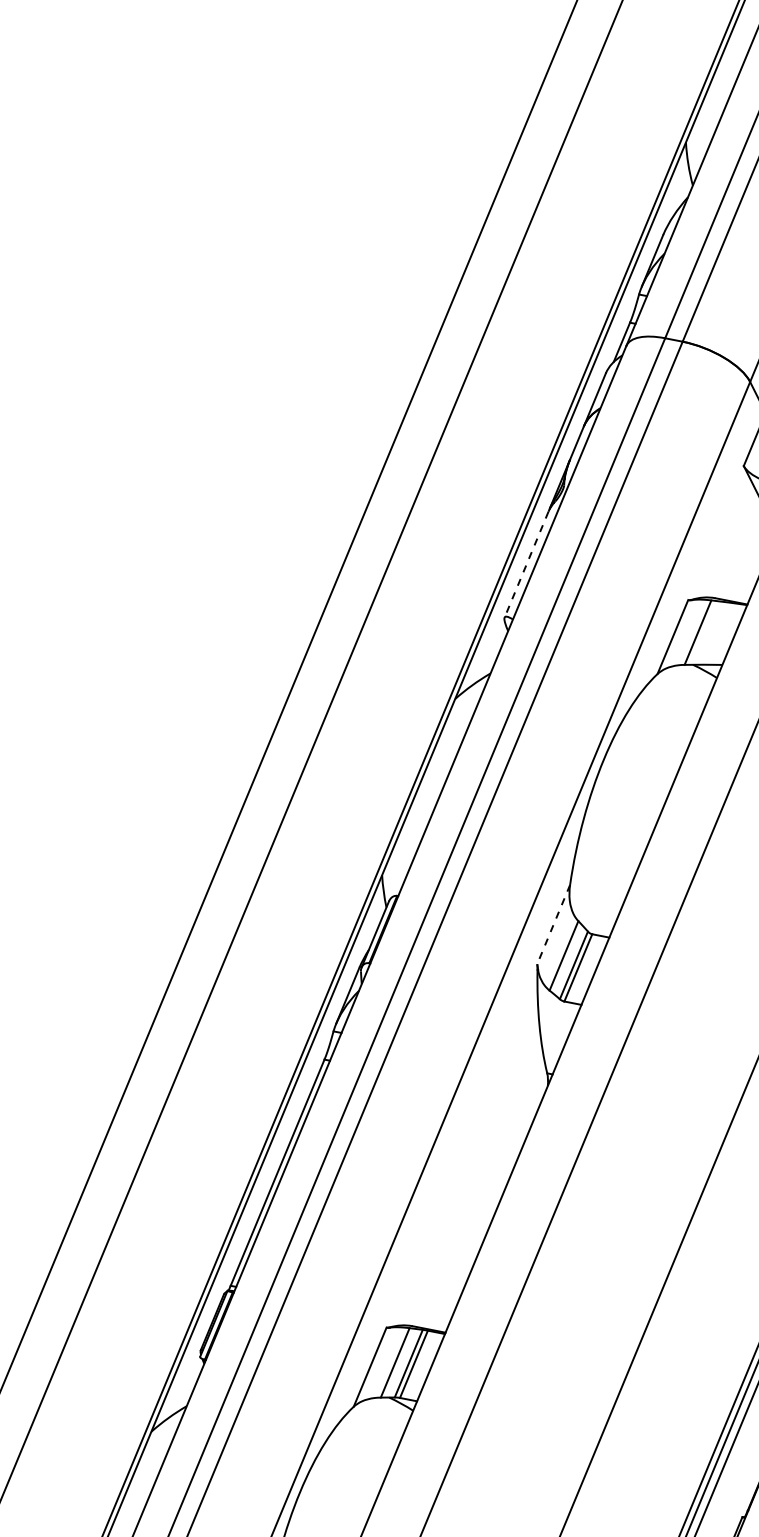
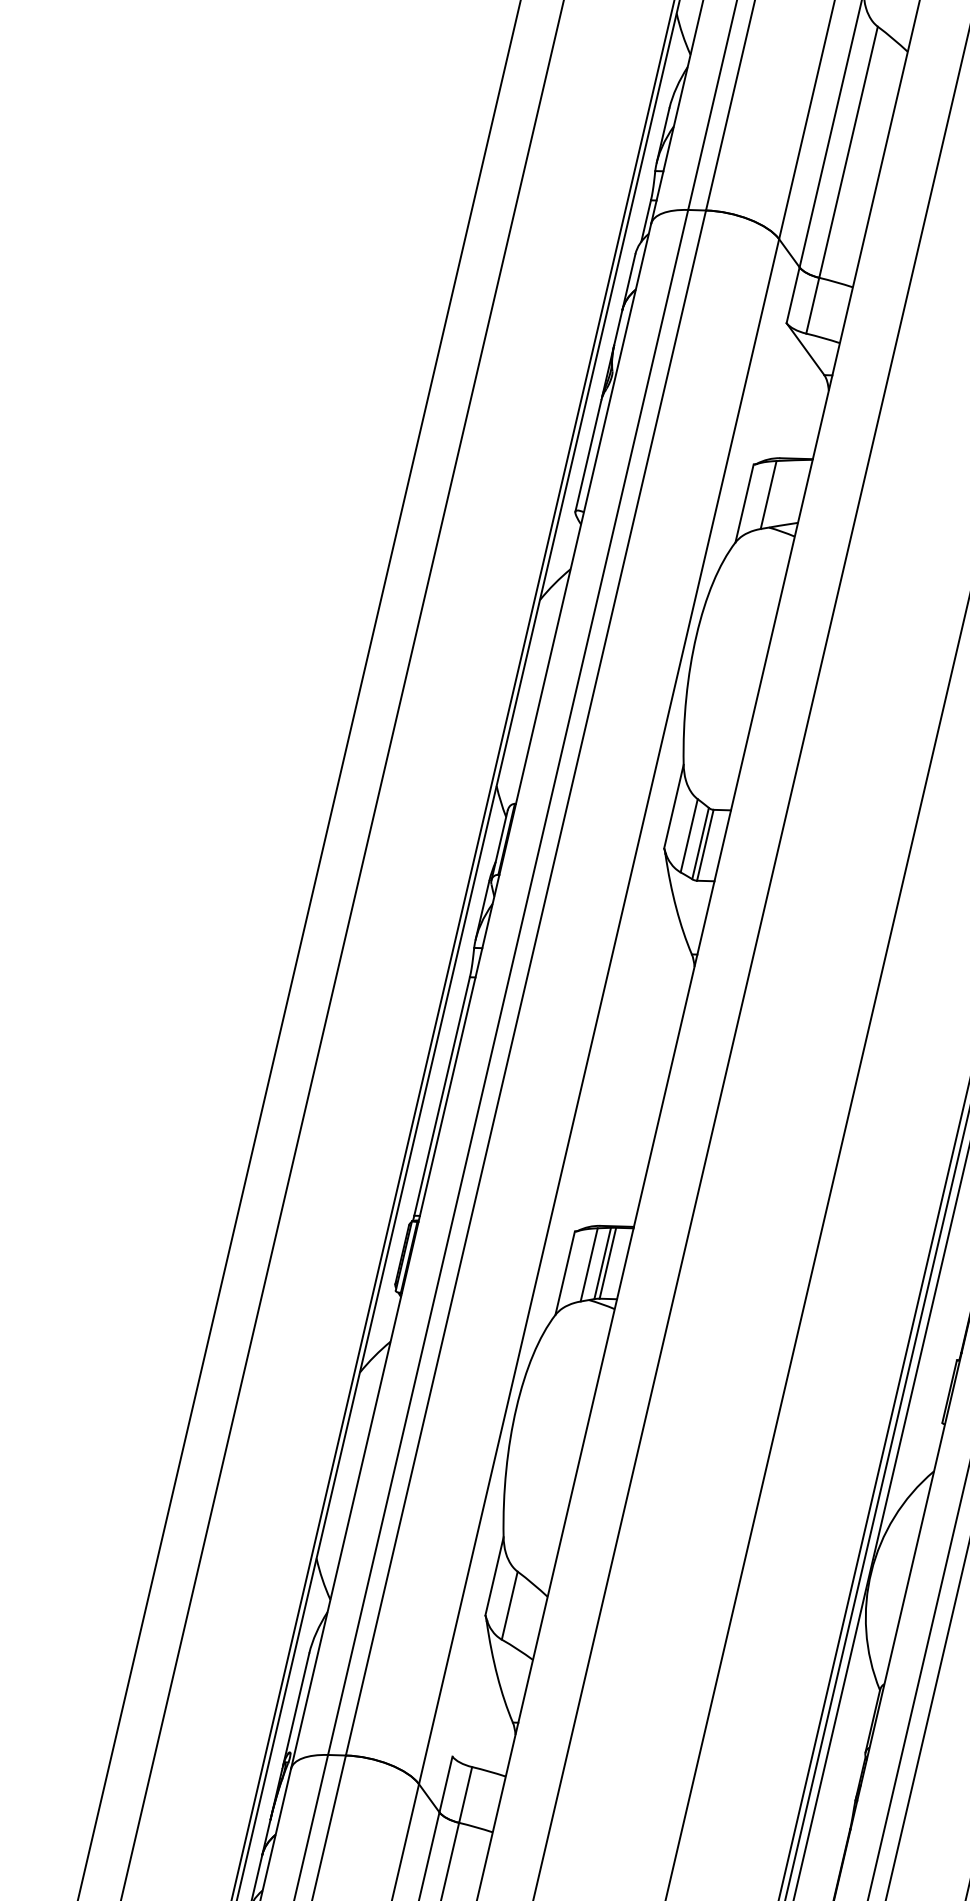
line: (526, 565) -> (588, 456), dashed -> solid
line: (553, 924) -> (673, 806), dashed -> solid

